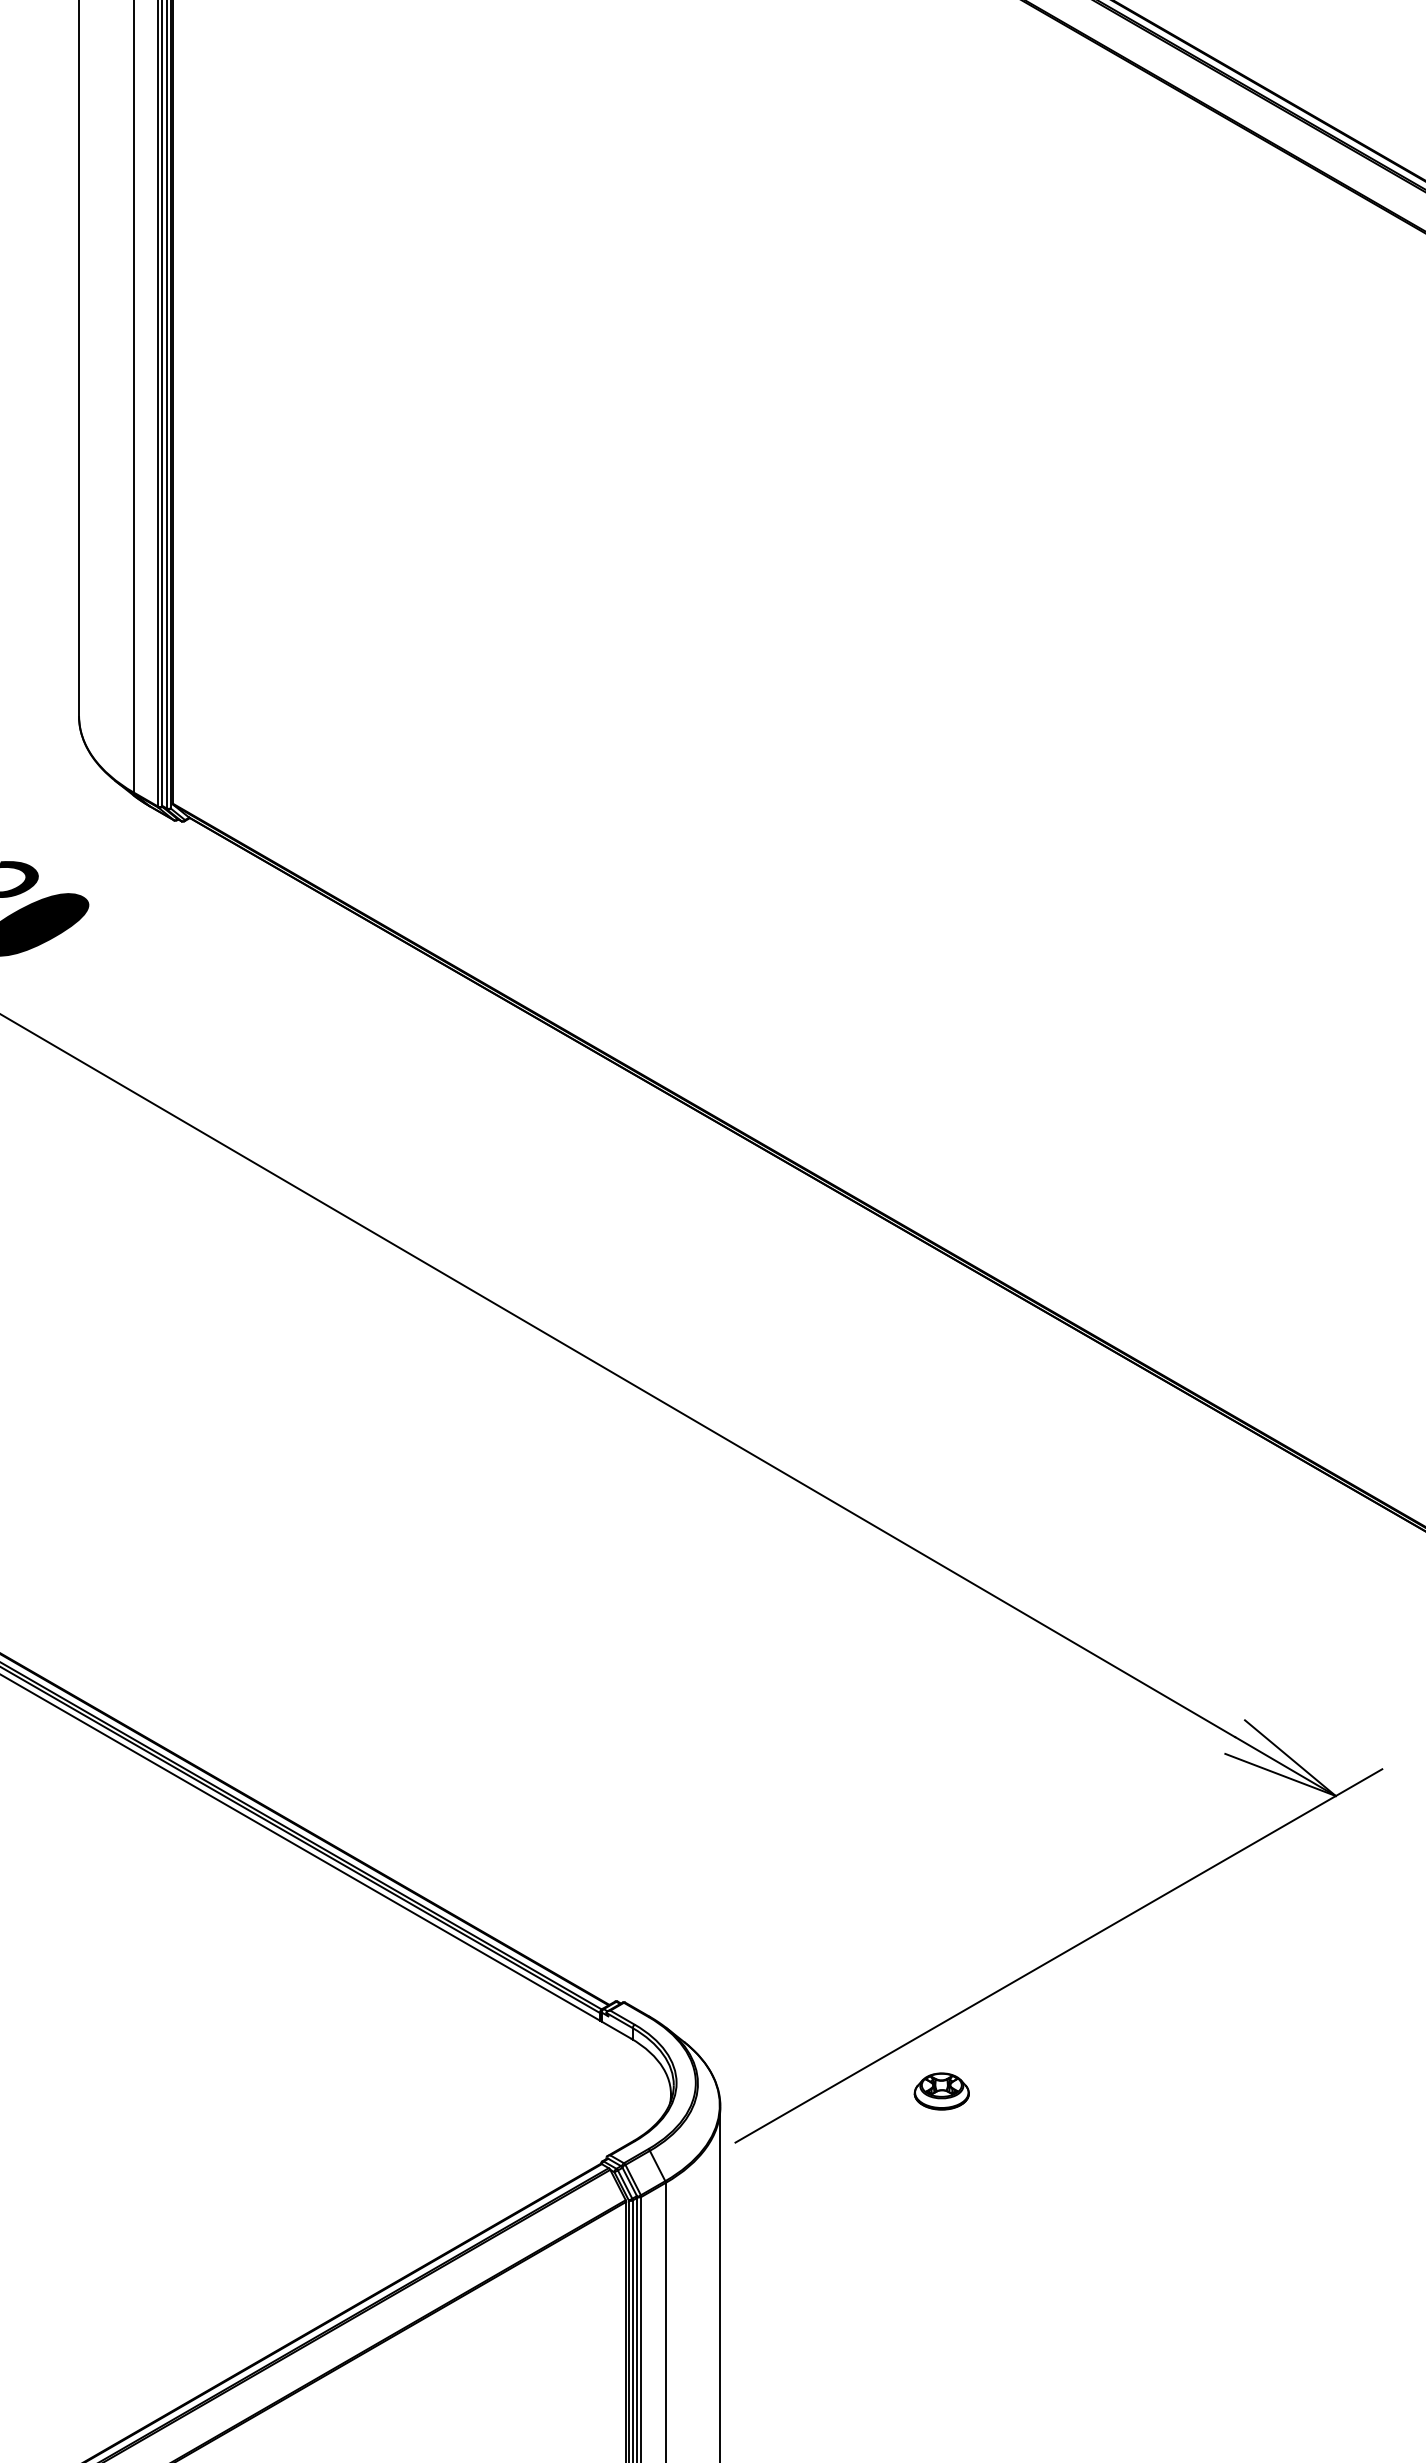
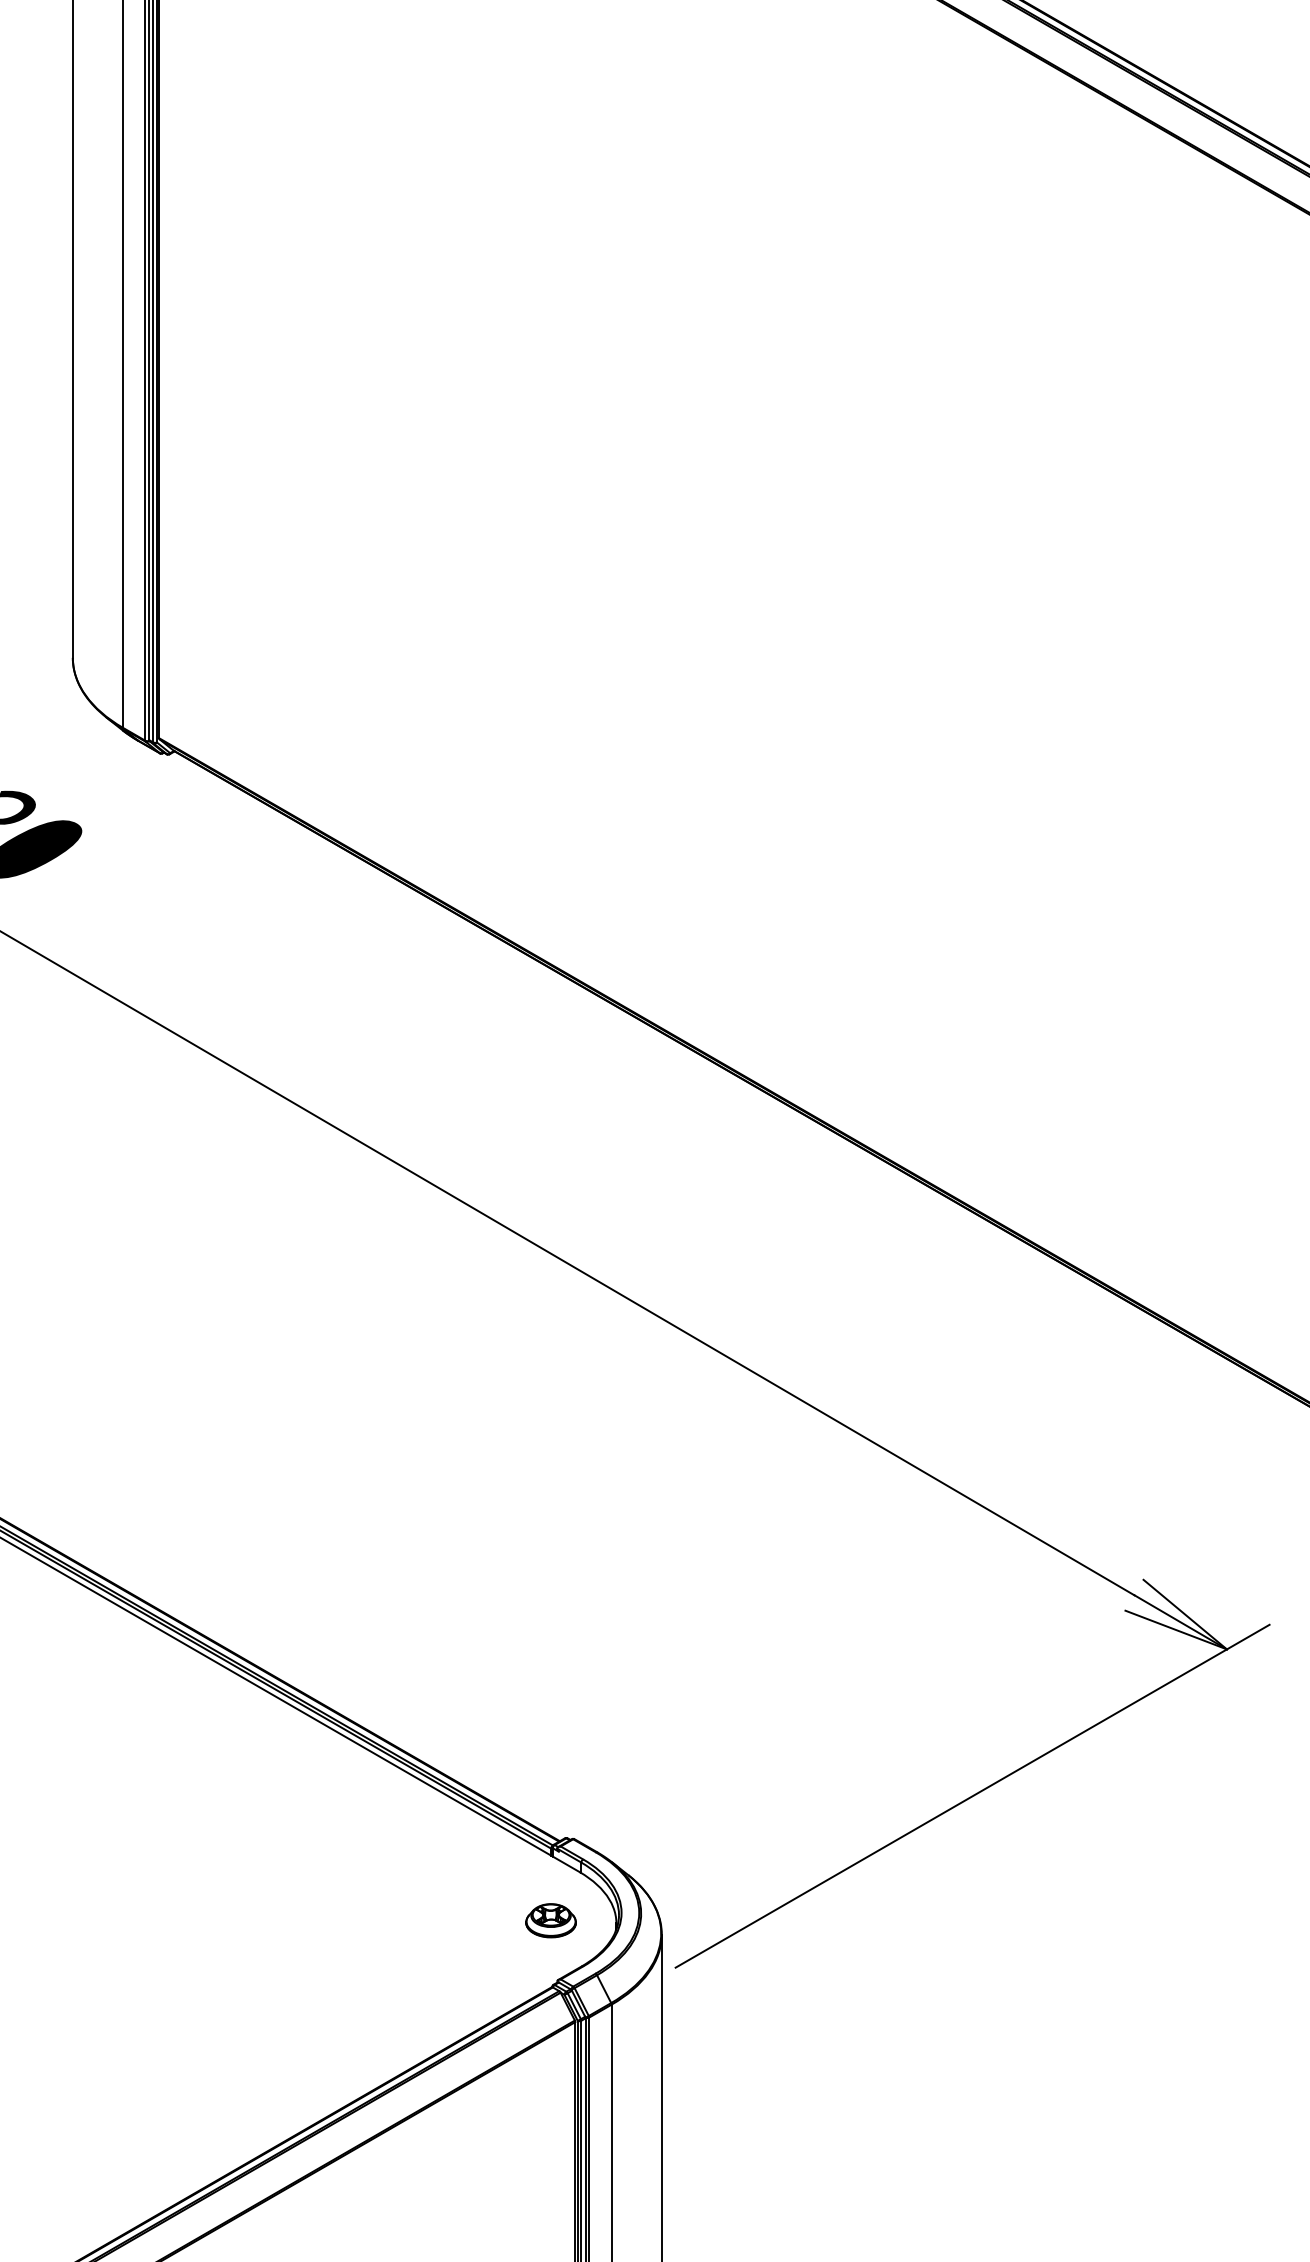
part: (941, 2091) -> (550, 1920), moved

